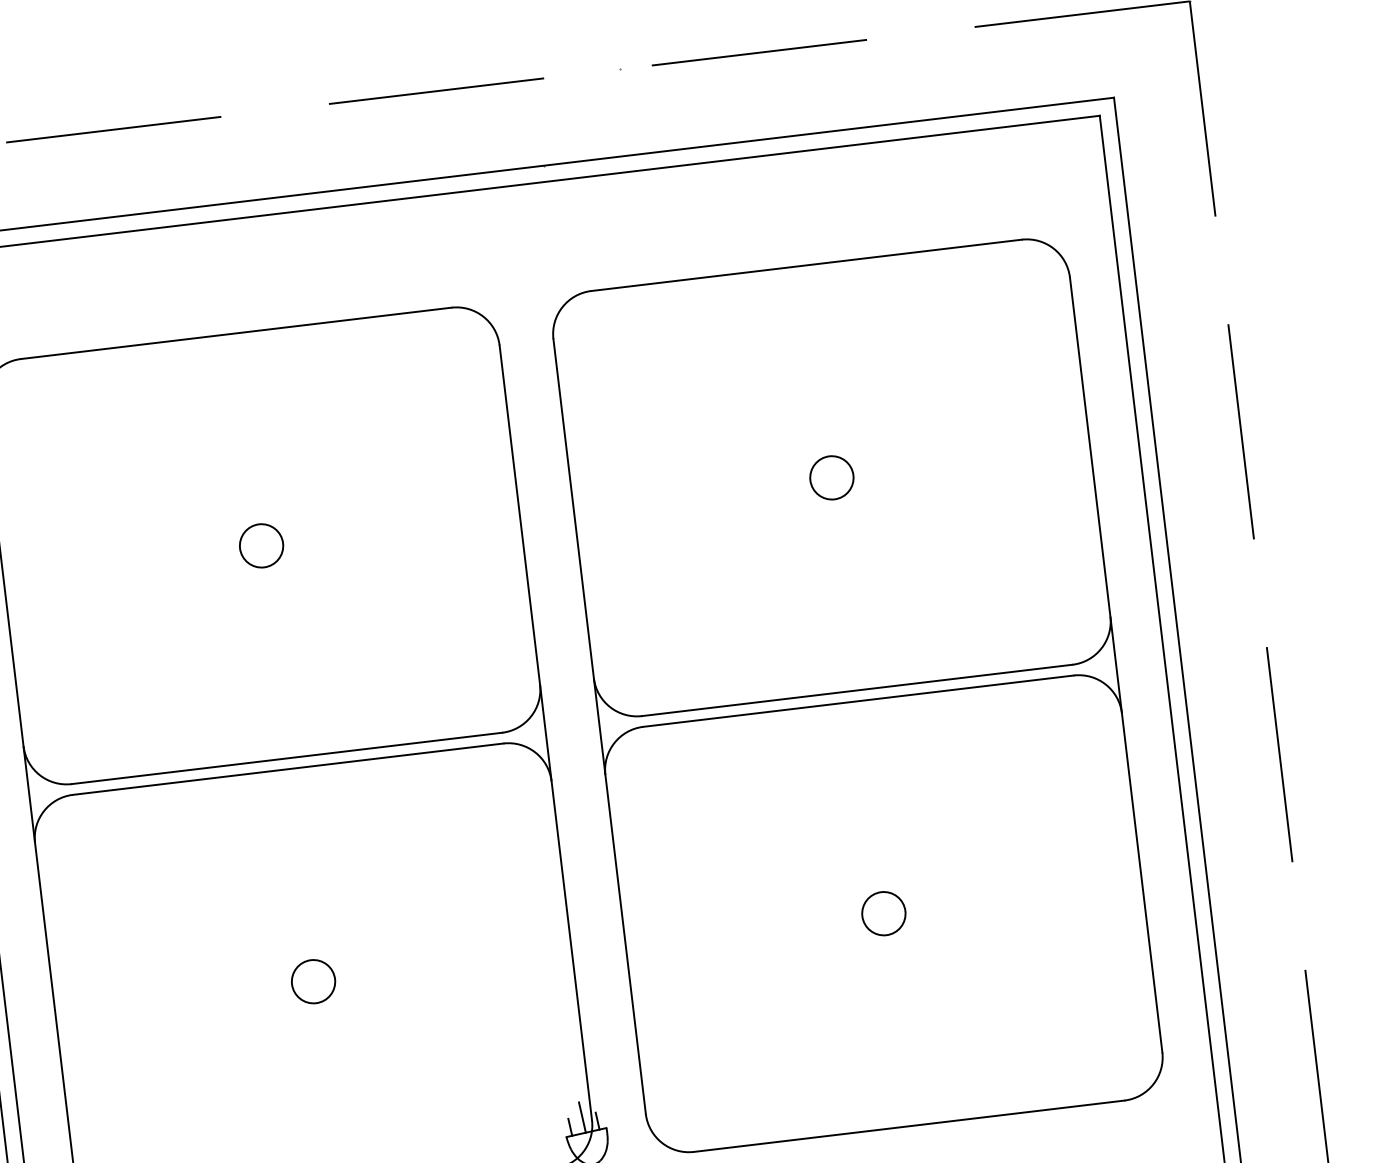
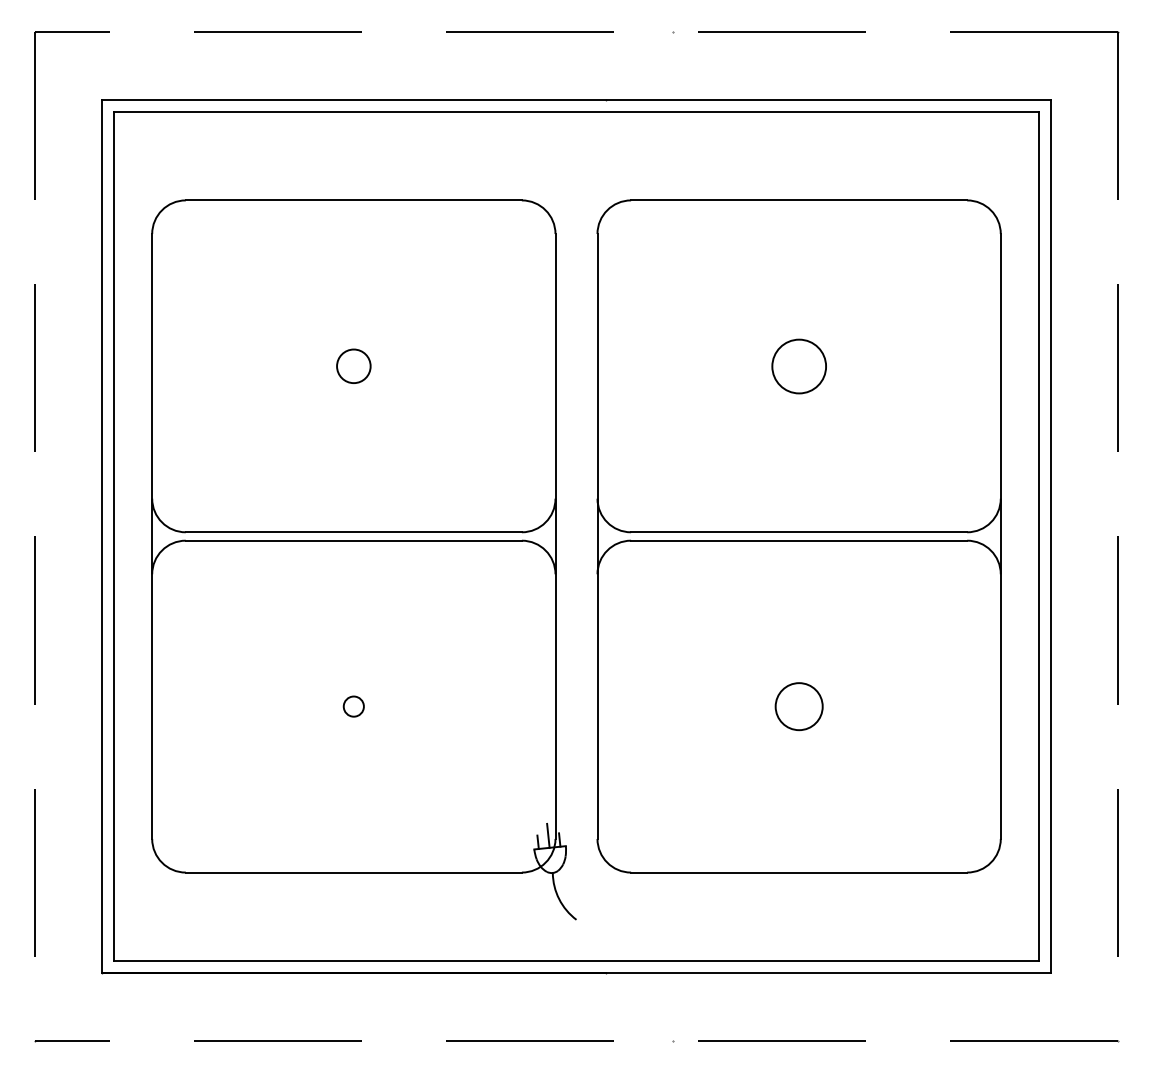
circle: (830, 476) -> (798, 365), size x1.6
circle: (883, 913) -> (798, 706), size x1.4
circle: (313, 981) -> (353, 706), size x0.6

